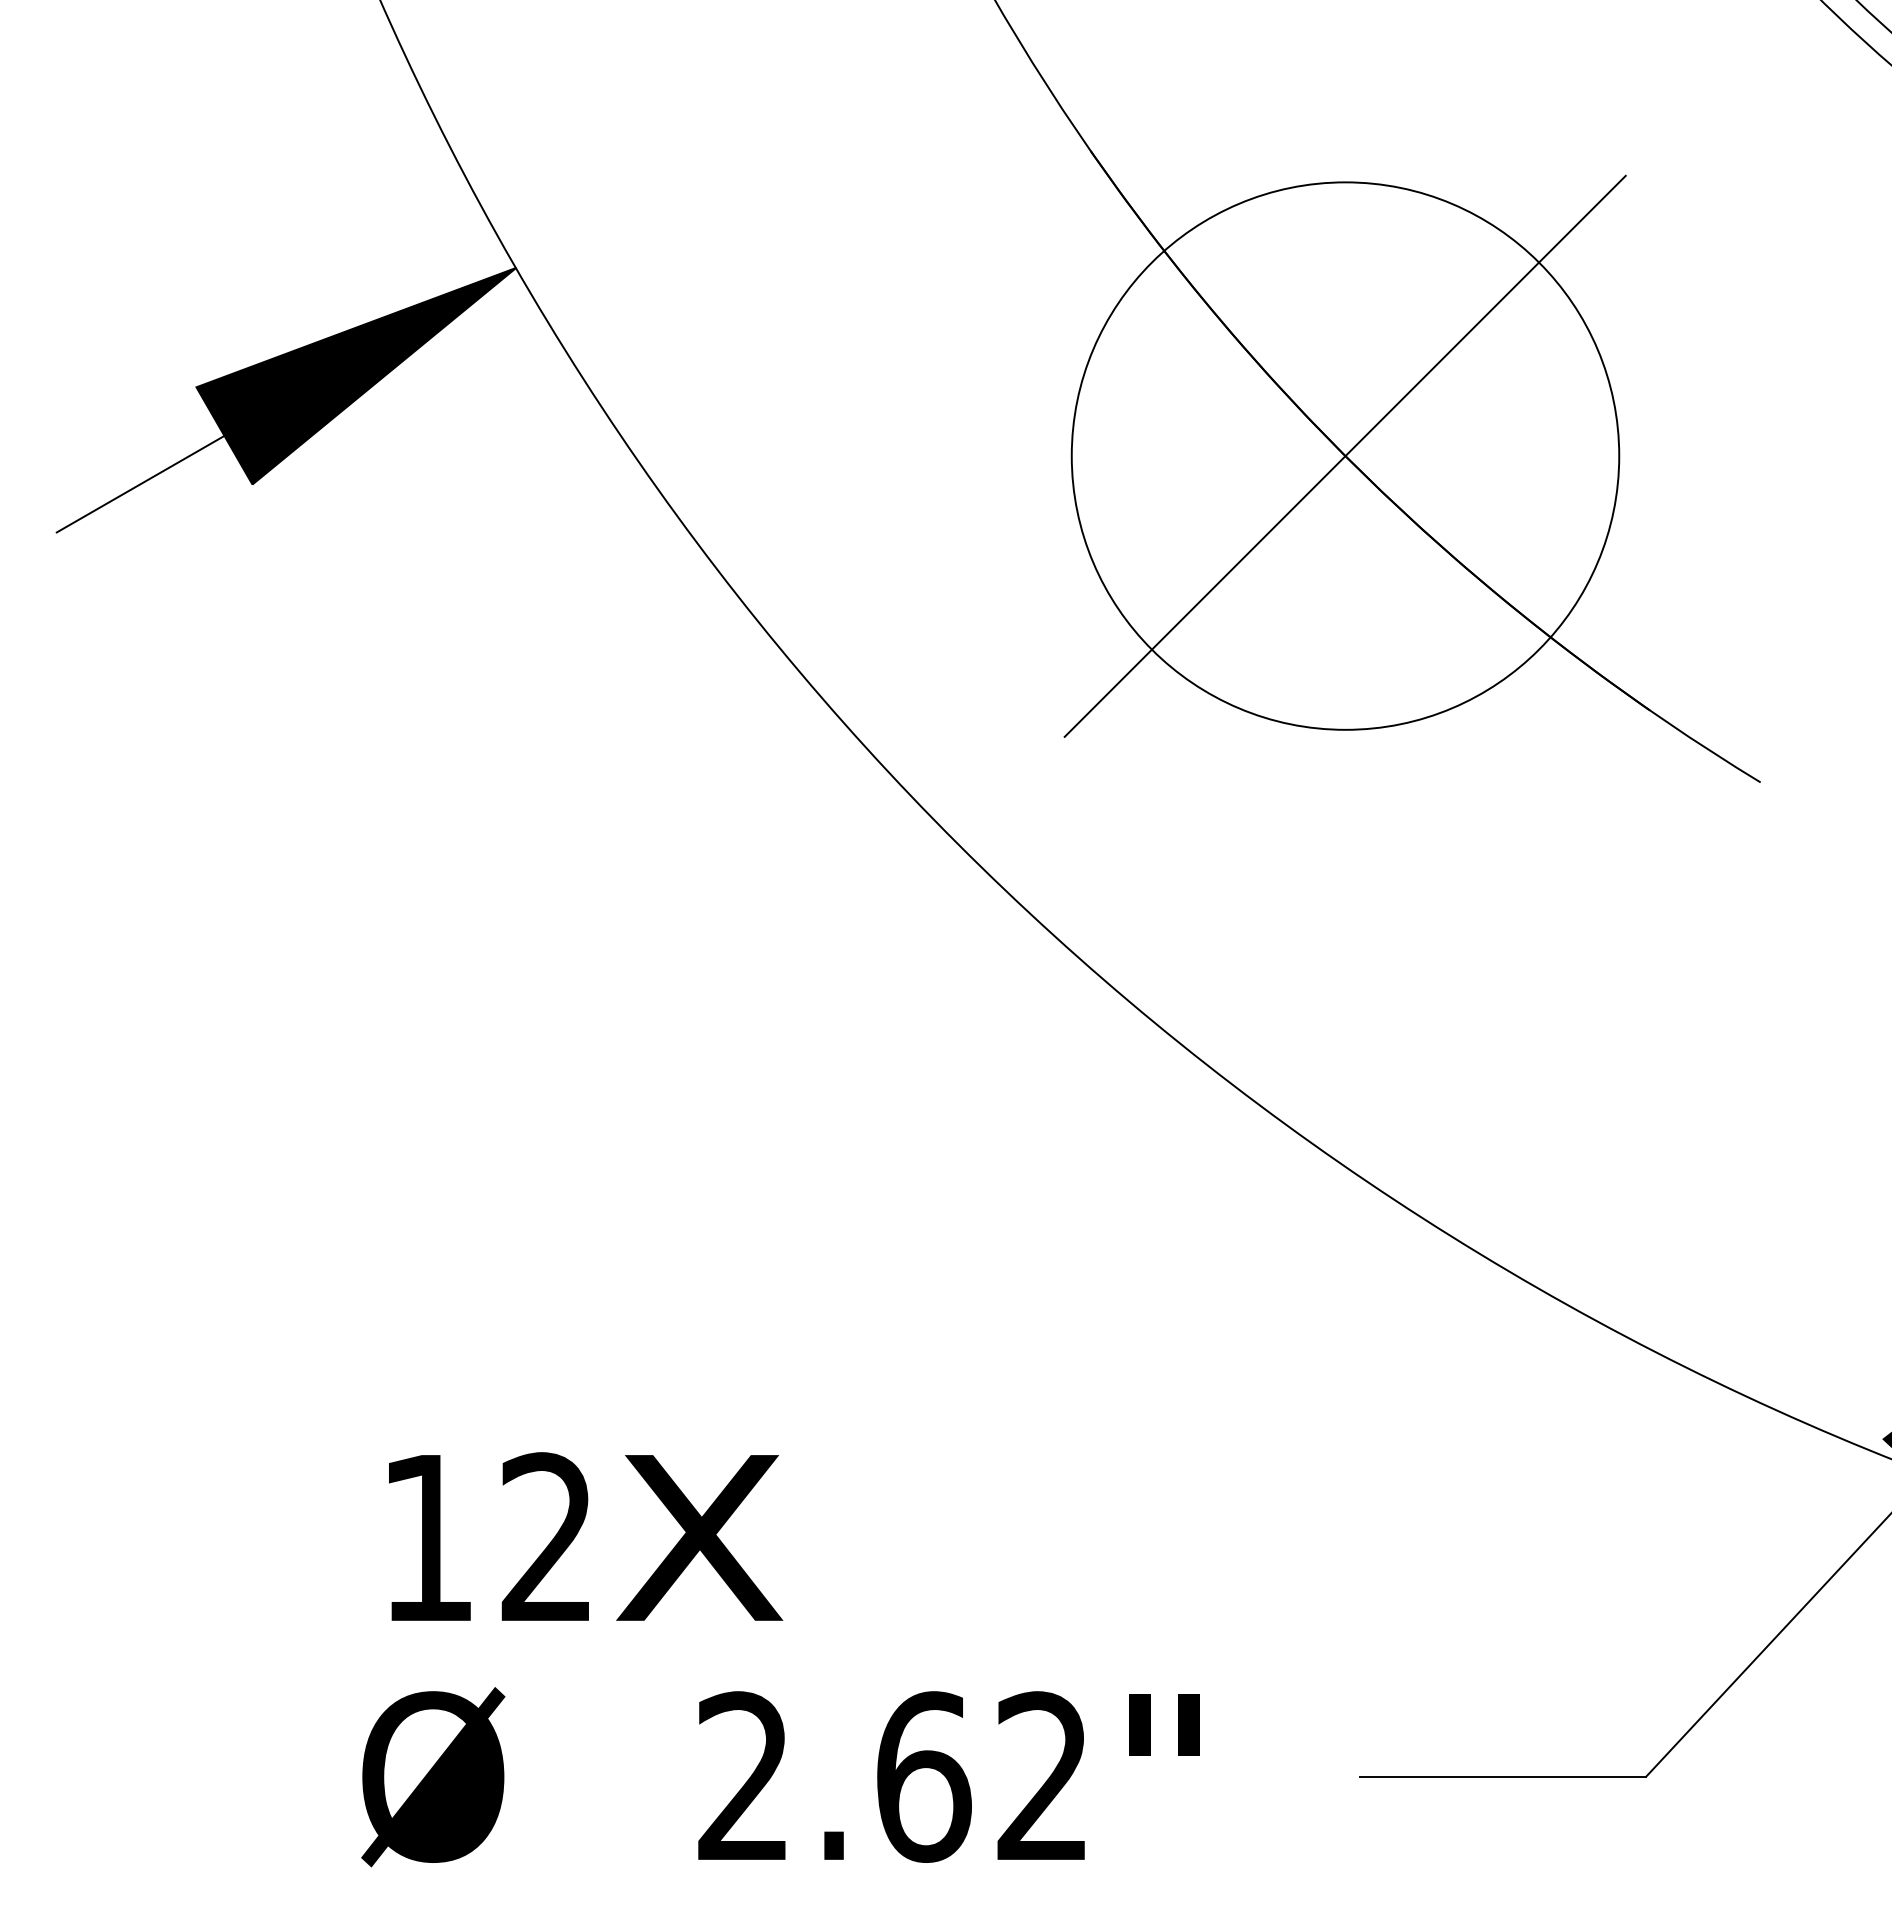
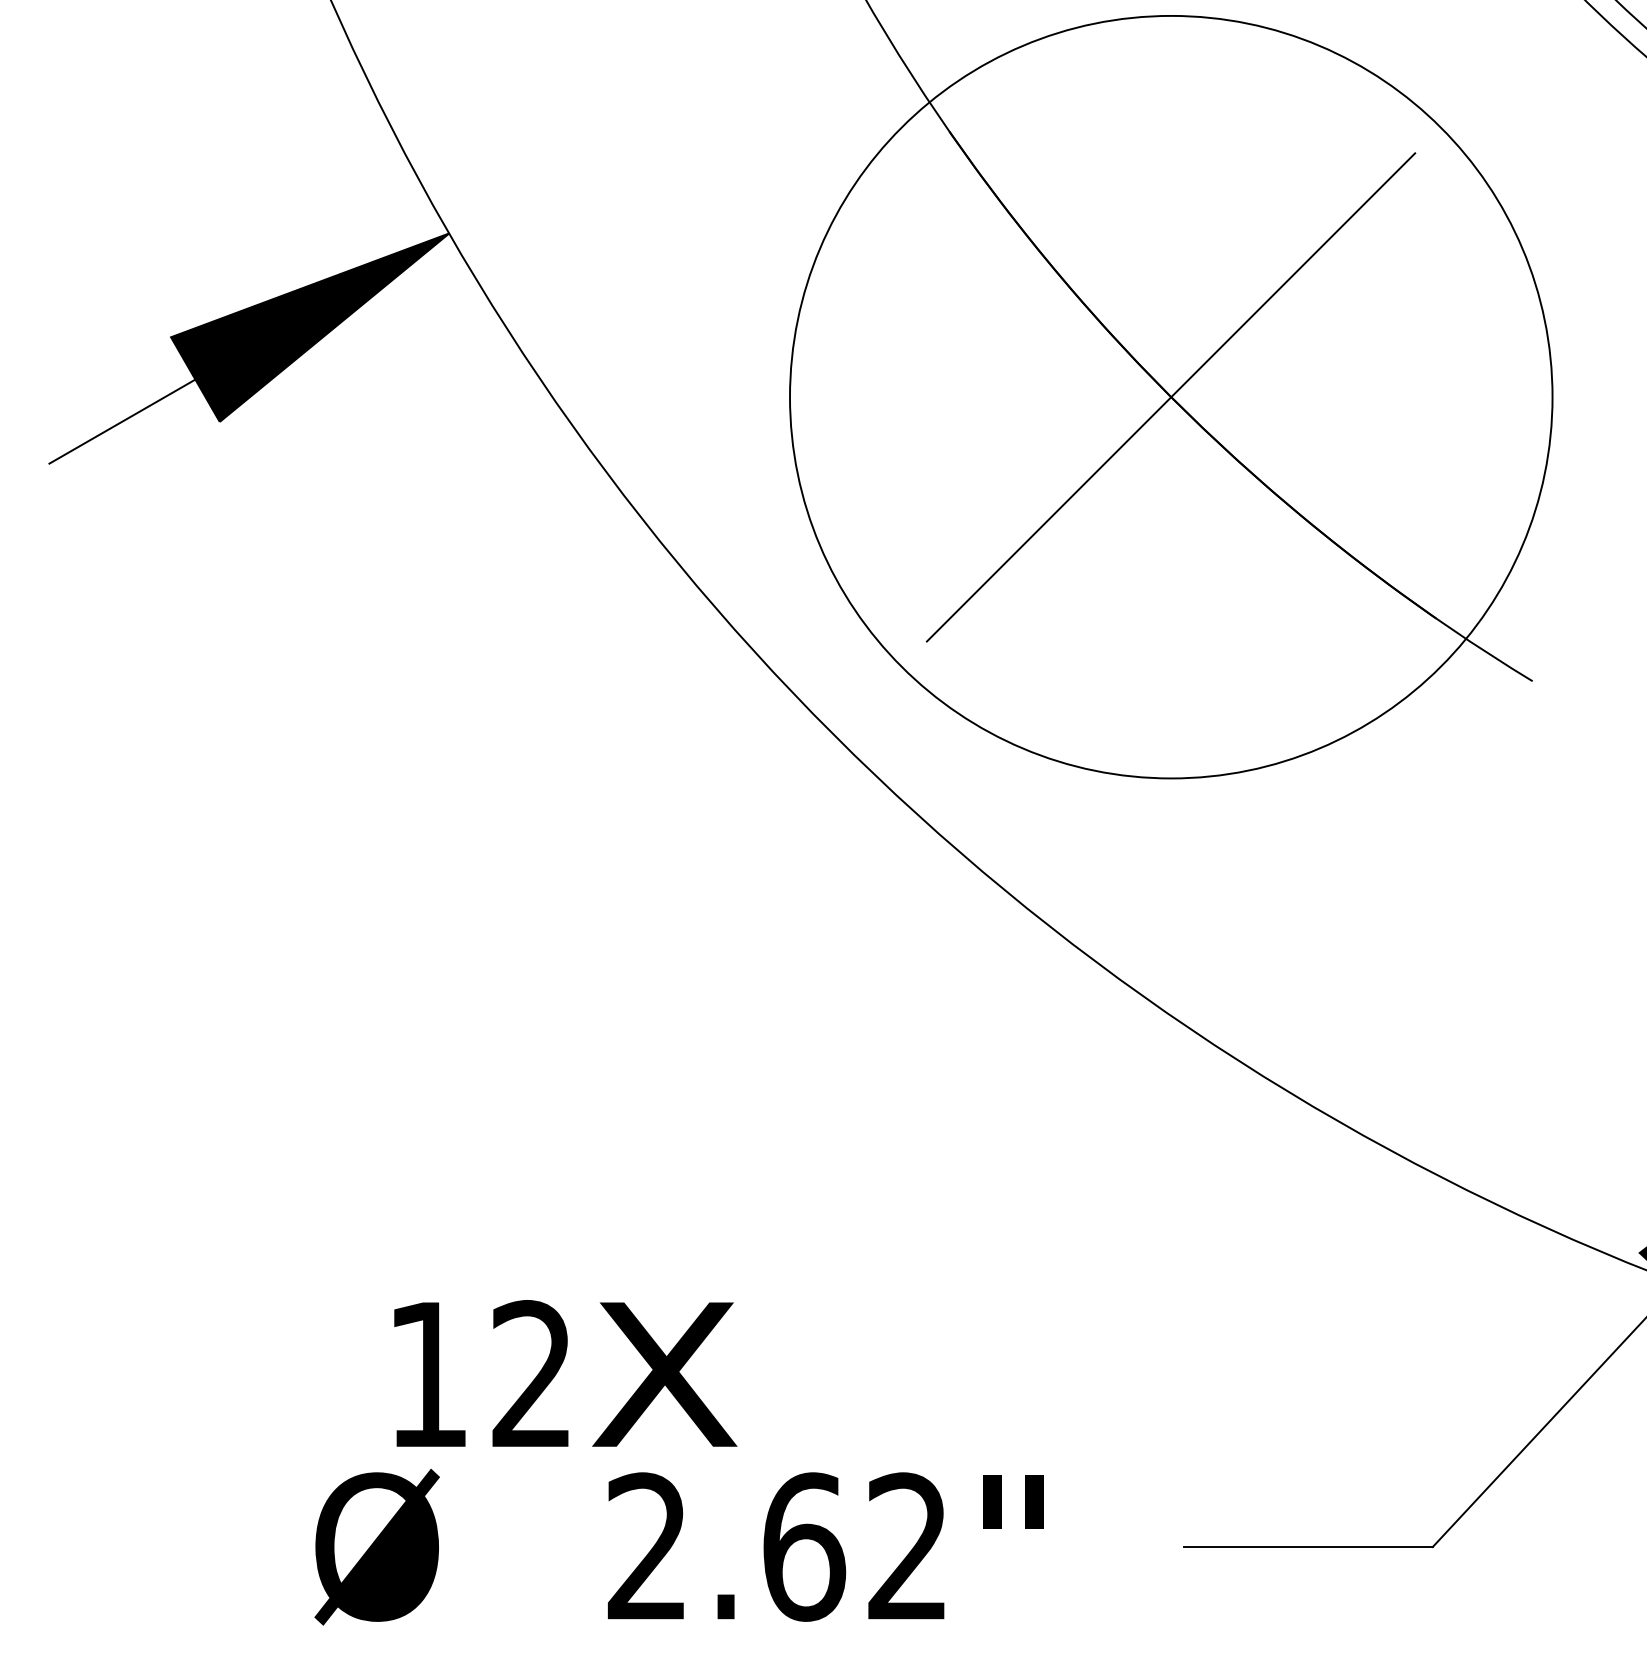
circle: (1345, 455) -> (1171, 396), size x1.6
text: (586, 1536) -> (566, 1373), moved

